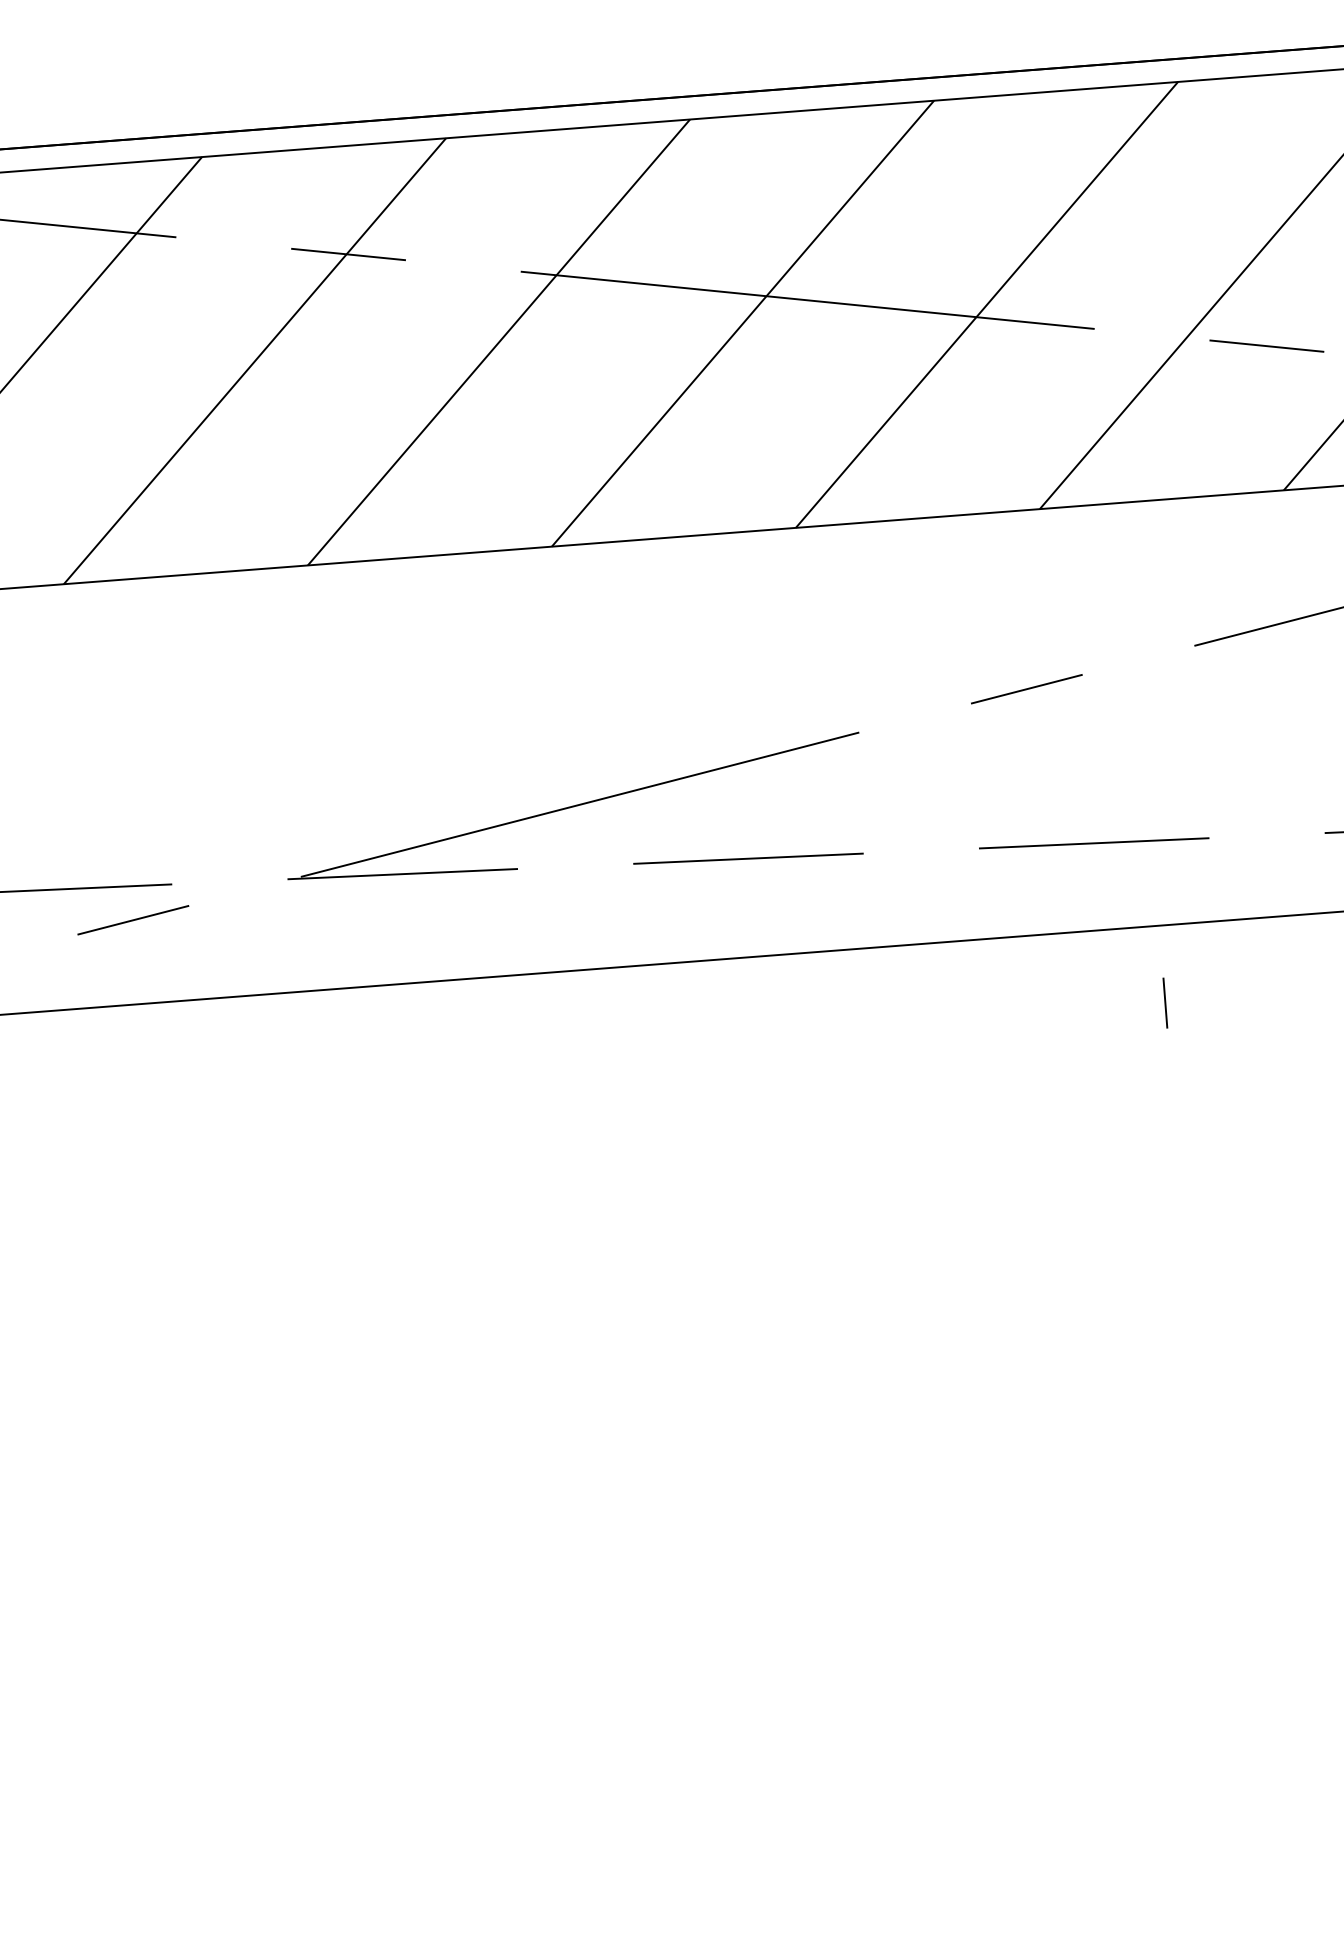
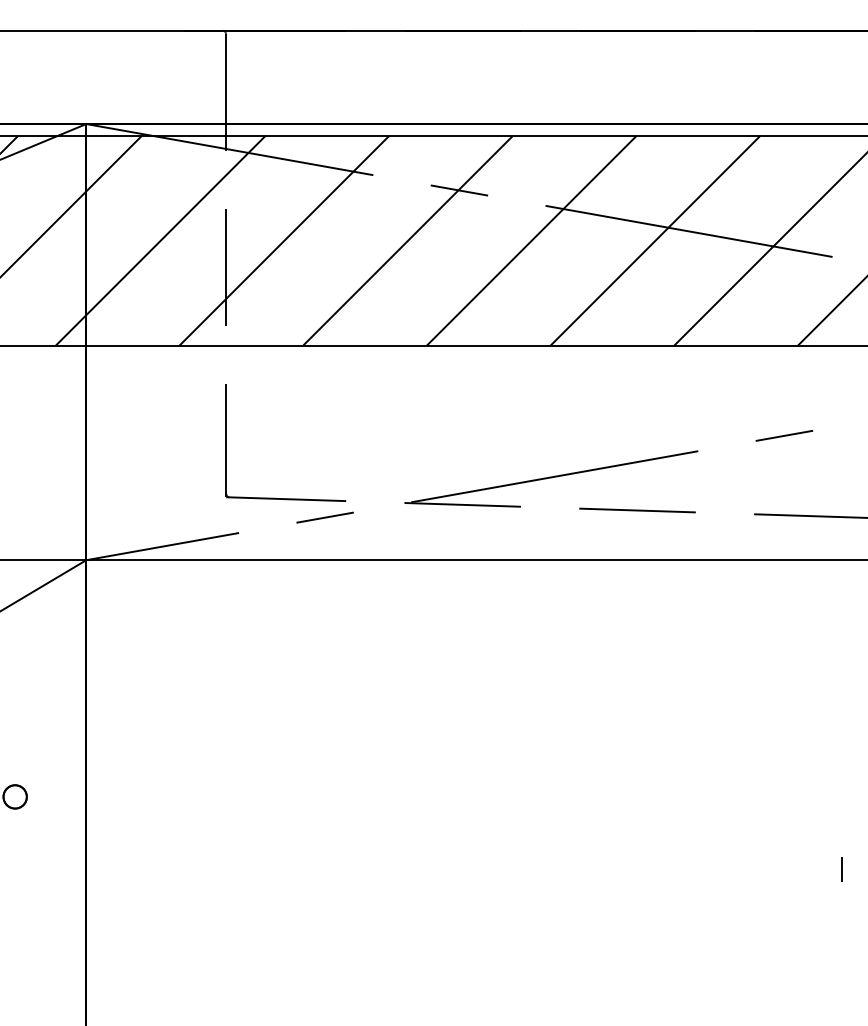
line: (1164, 1003) -> (841, 869), moved

